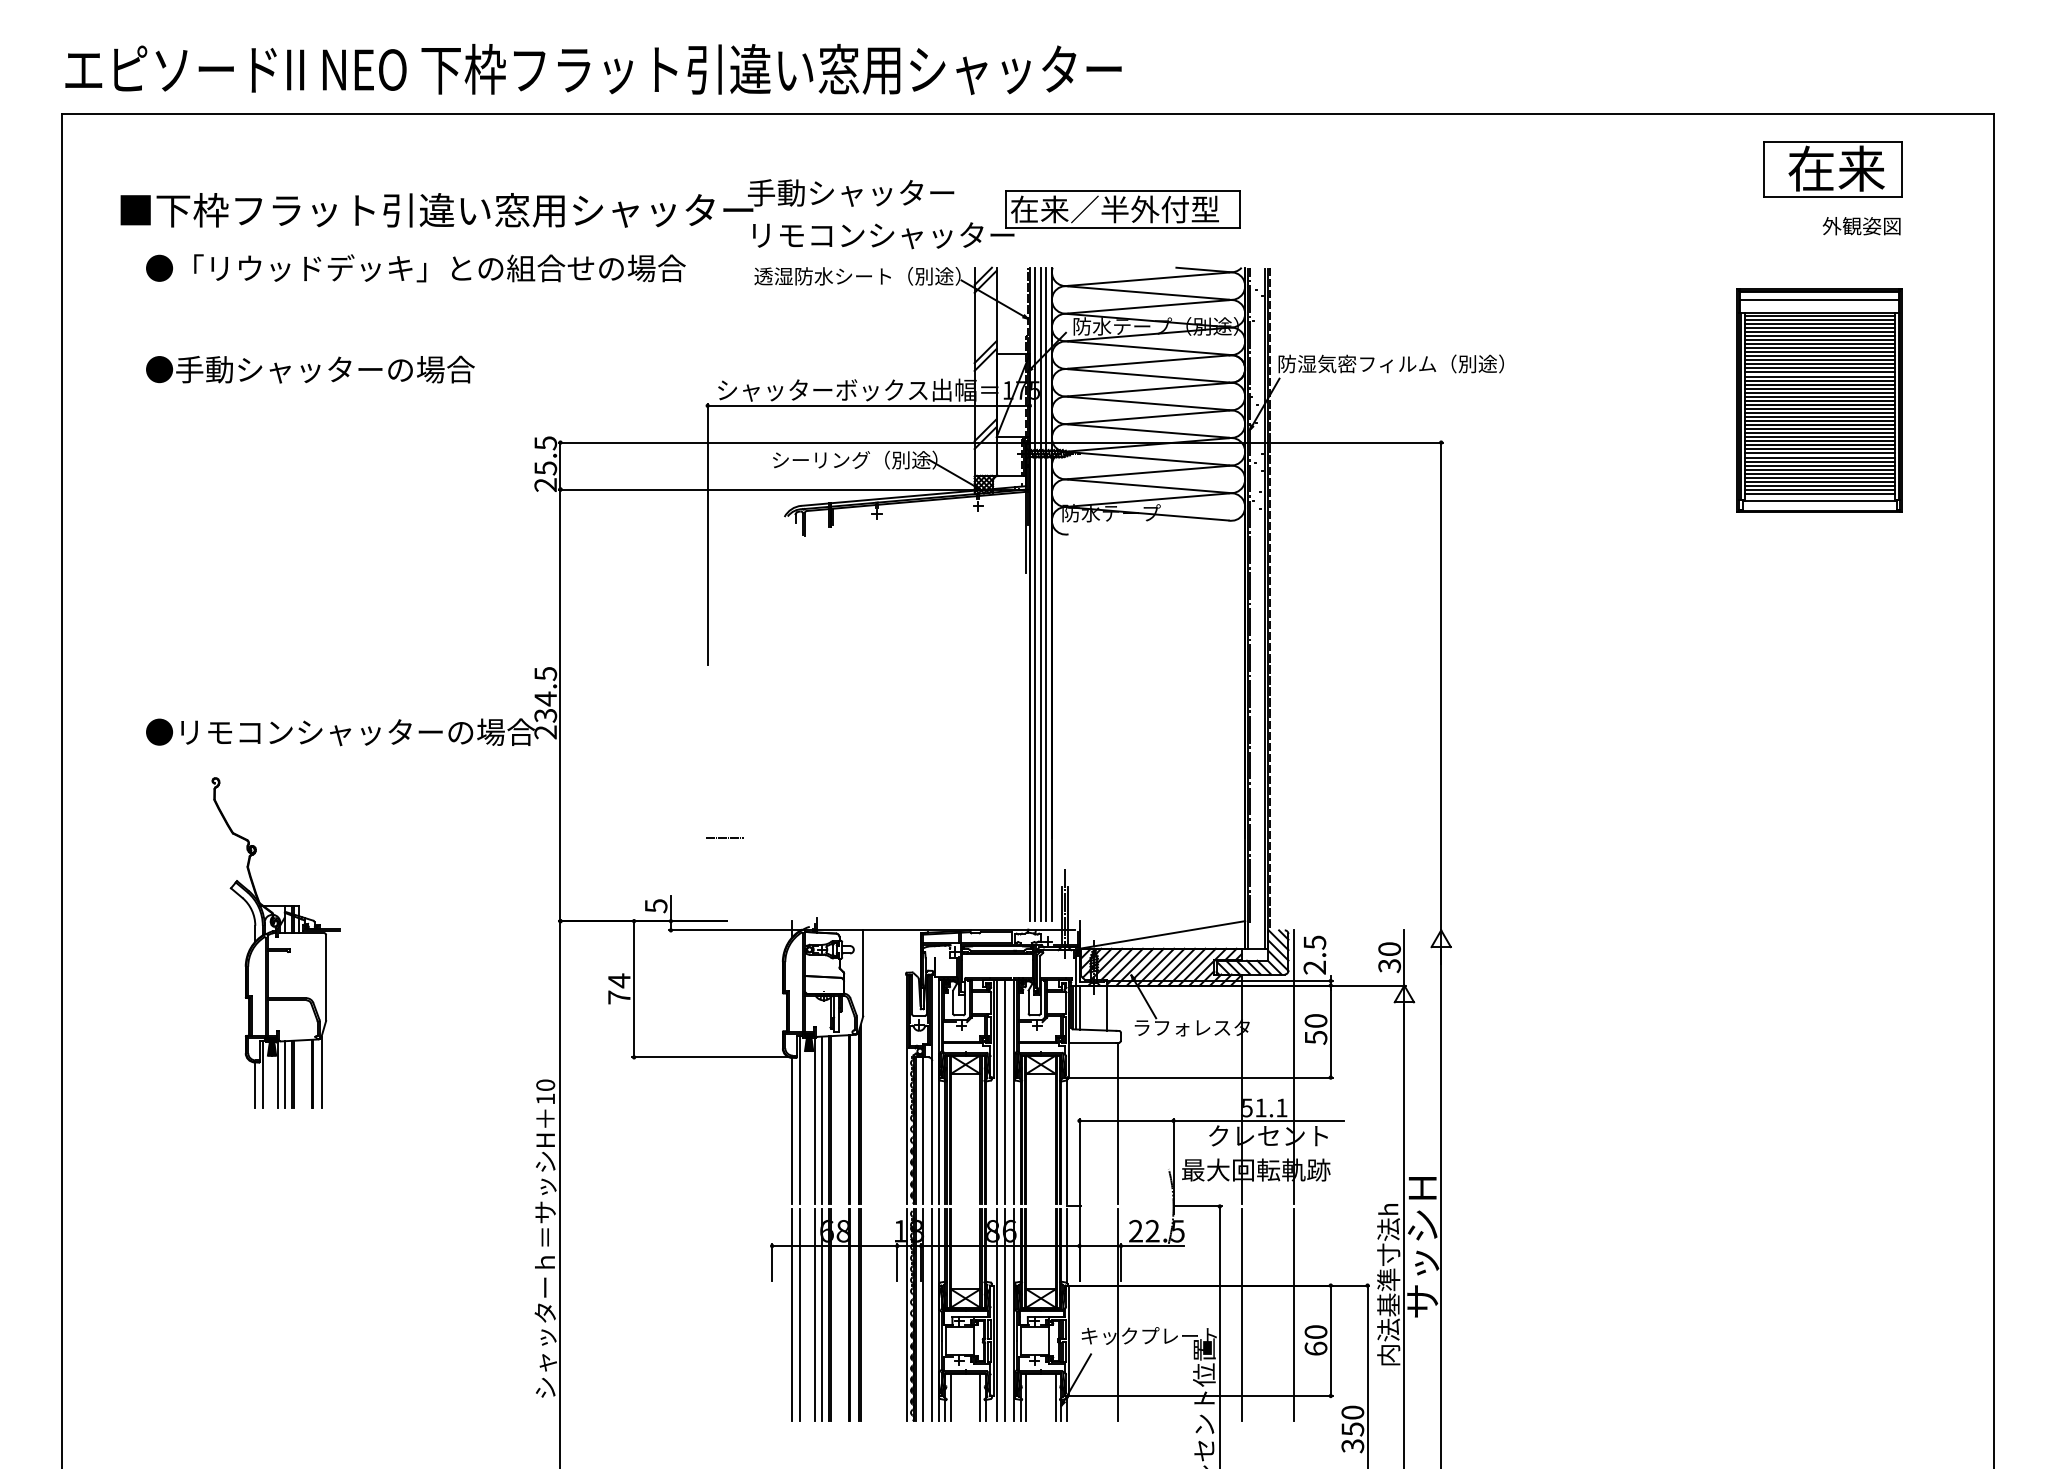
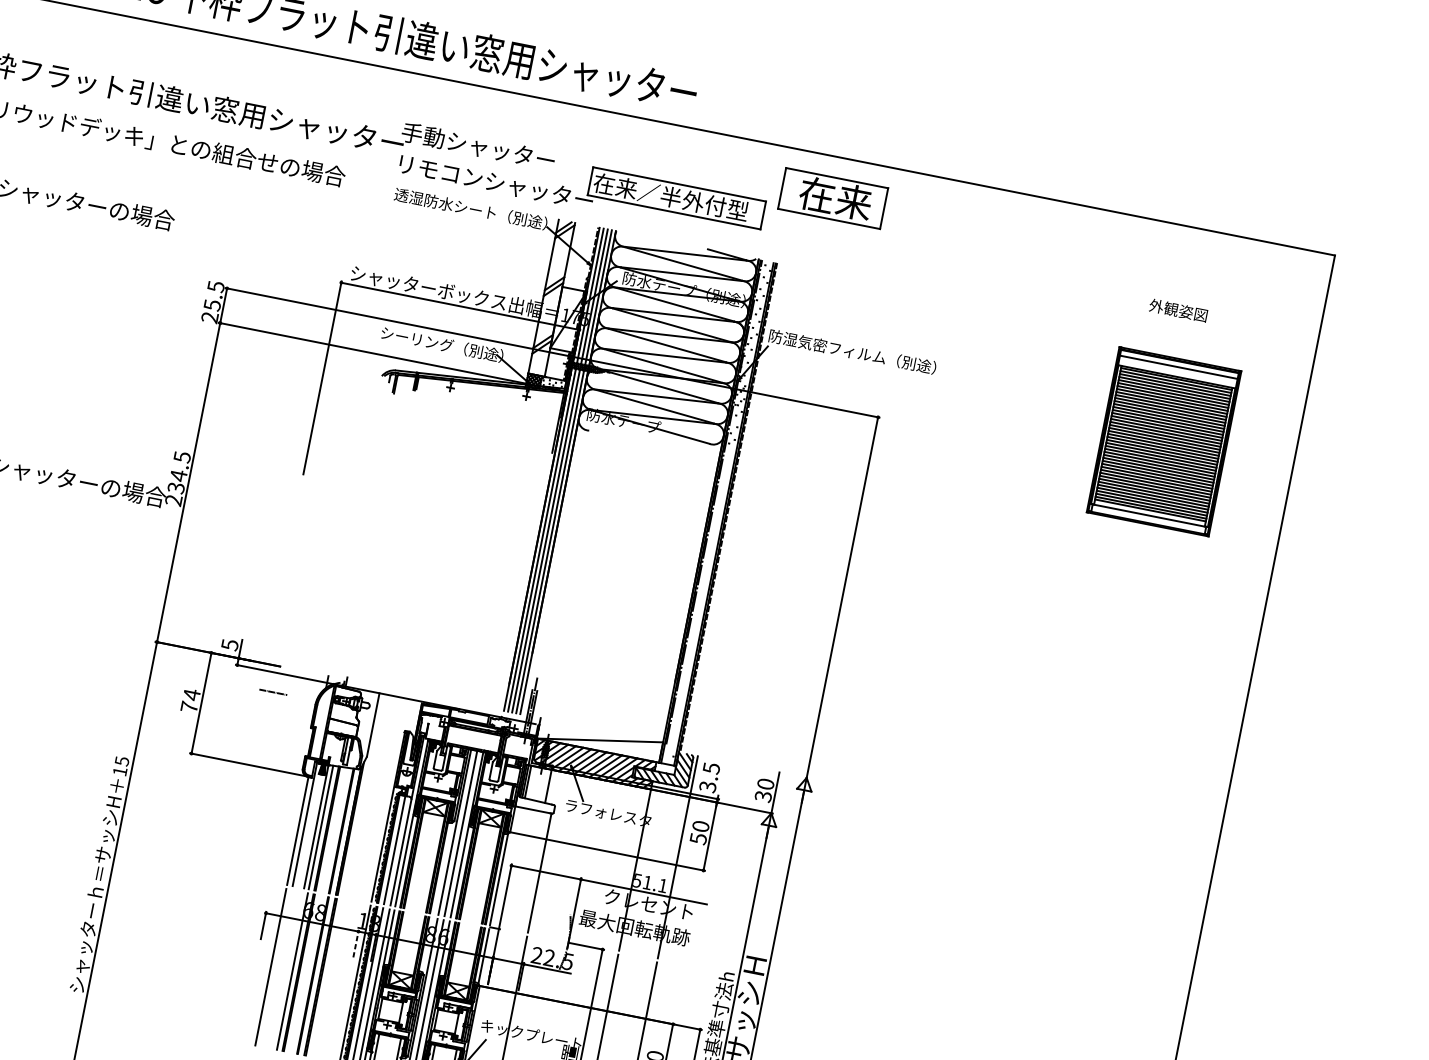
part: (1832, 169) -> (832, 198), moved
text: (1861, 226) -> (1178, 310), moved
line: (724, 837) -> (273, 692), moved
text: (1315, 967) -> (708, 786), 2.5 -> 3.5
text: (545, 1085) -> (121, 761), 10 -> 15
line: (897, 1262) -> (356, 943), solid -> dashed
line: (799, 1314) -> (276, 967), removed
line: (815, 1314) -> (287, 970), removed

